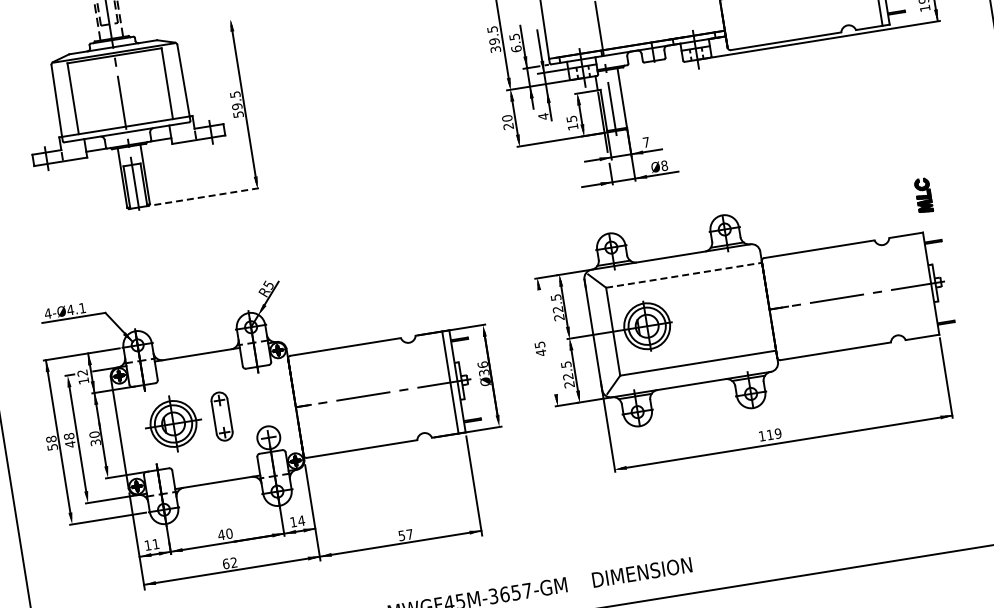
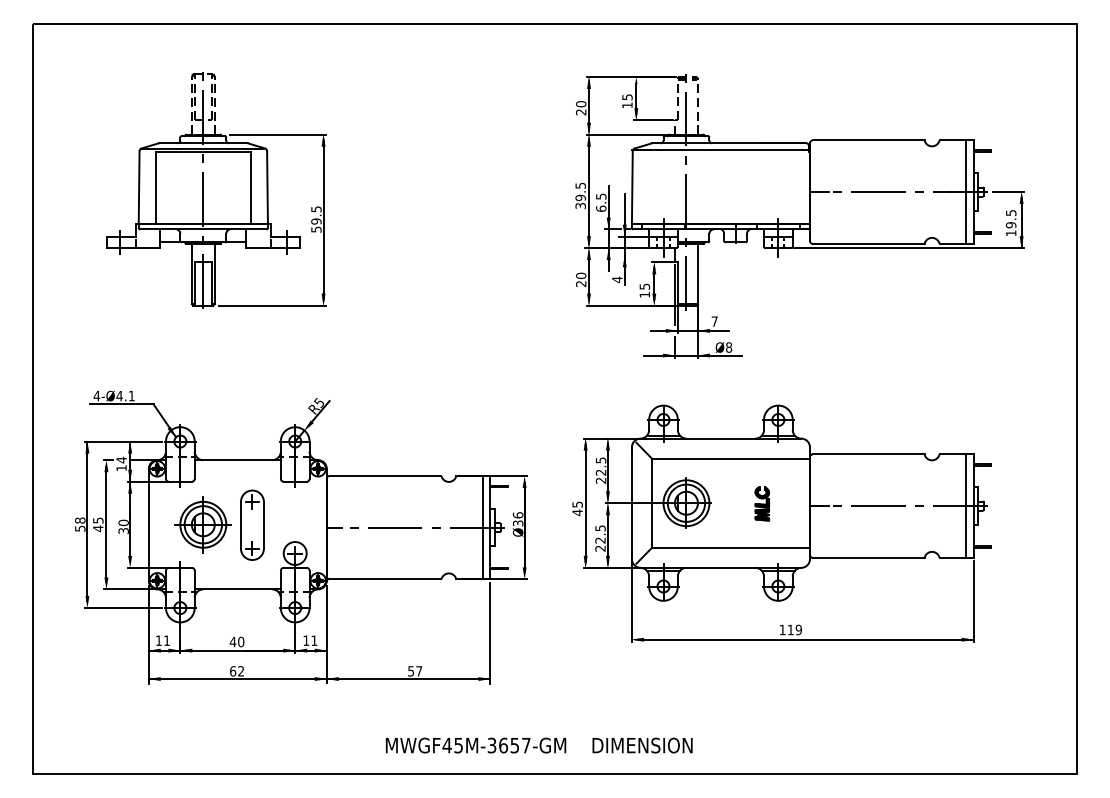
line: (185, 26) -> (277, 134), added
part: (923, 195) -> (762, 503), moved
line: (207, 196) -> (272, 305), dashed -> solid
line: (683, 275) -> (730, 458), dashed -> solid
line: (924, 284) -> (966, 505), added
line: (547, 341) -> (585, 502), added
text: (82, 372) -> (121, 459), 12 -> 14
part: (222, 415) -> (252, 524), size x1.43
text: (69, 436) -> (98, 520), 48 -> 45
text: (301, 520) -> (314, 640), 14 -> 11

